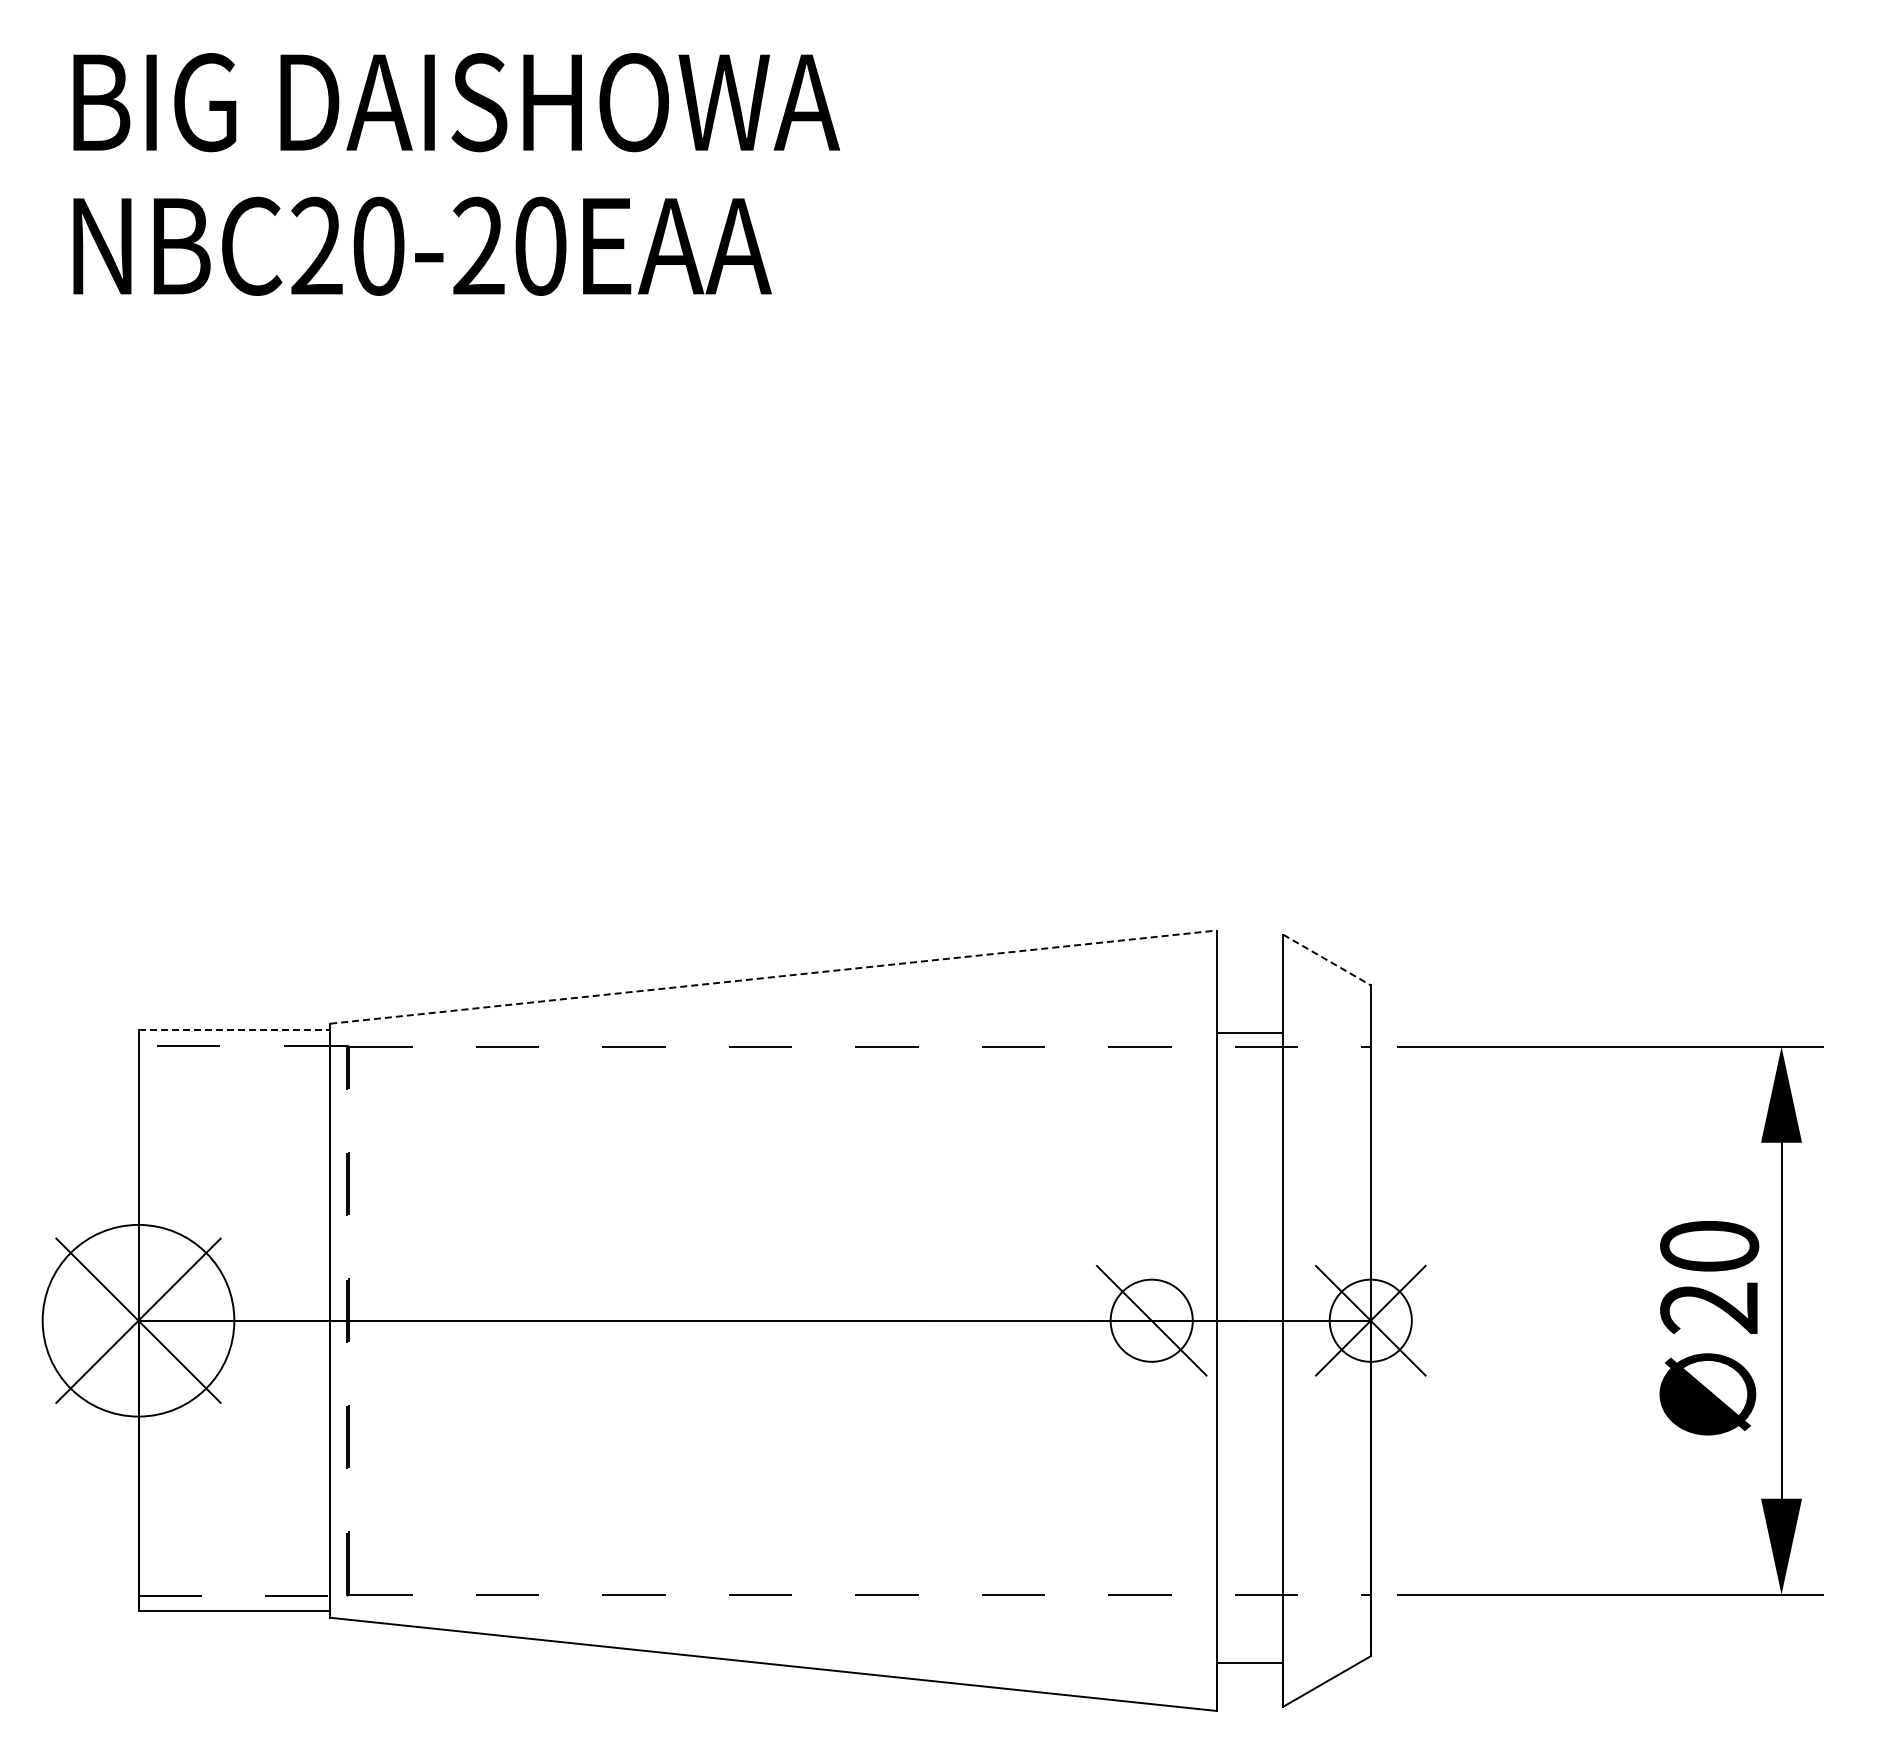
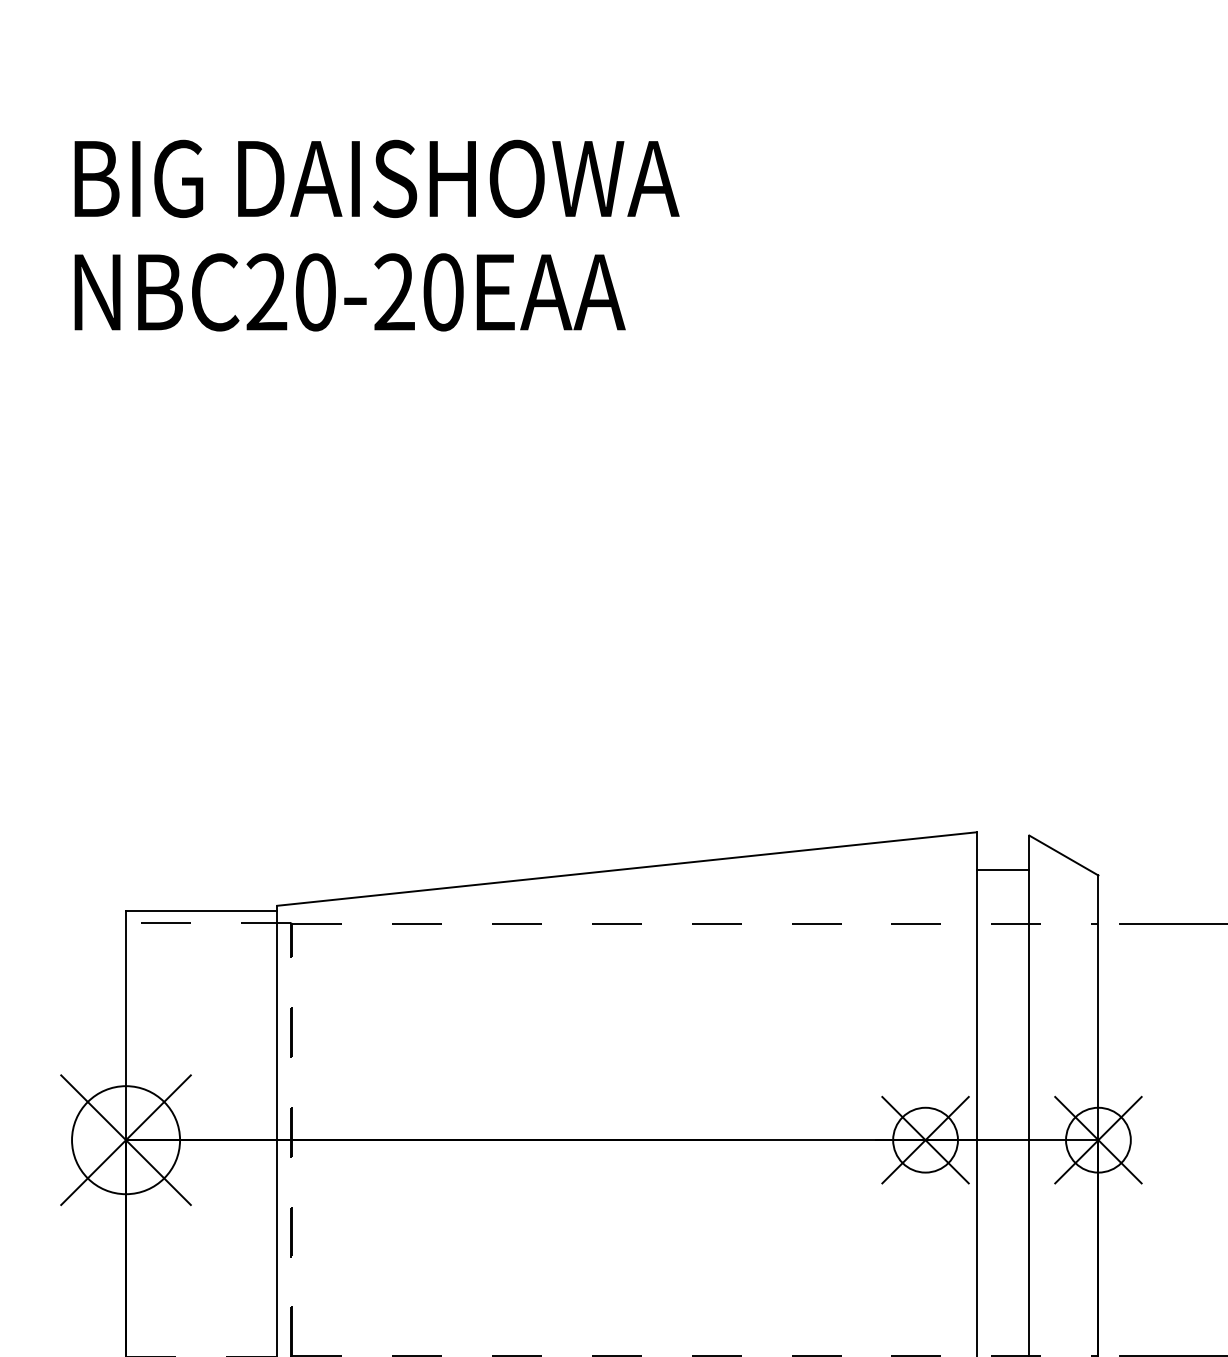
line: (1326, 960) -> (1063, 855), dashed -> solid
line: (773, 977) -> (627, 869), dashed -> solid
line: (234, 1030) -> (201, 911), dashed -> solid
line: (1249, 1033) -> (1002, 870), moved
circle: (138, 1320) -> (126, 1139), size x0.71
line: (1151, 1320) -> (925, 1139), added

